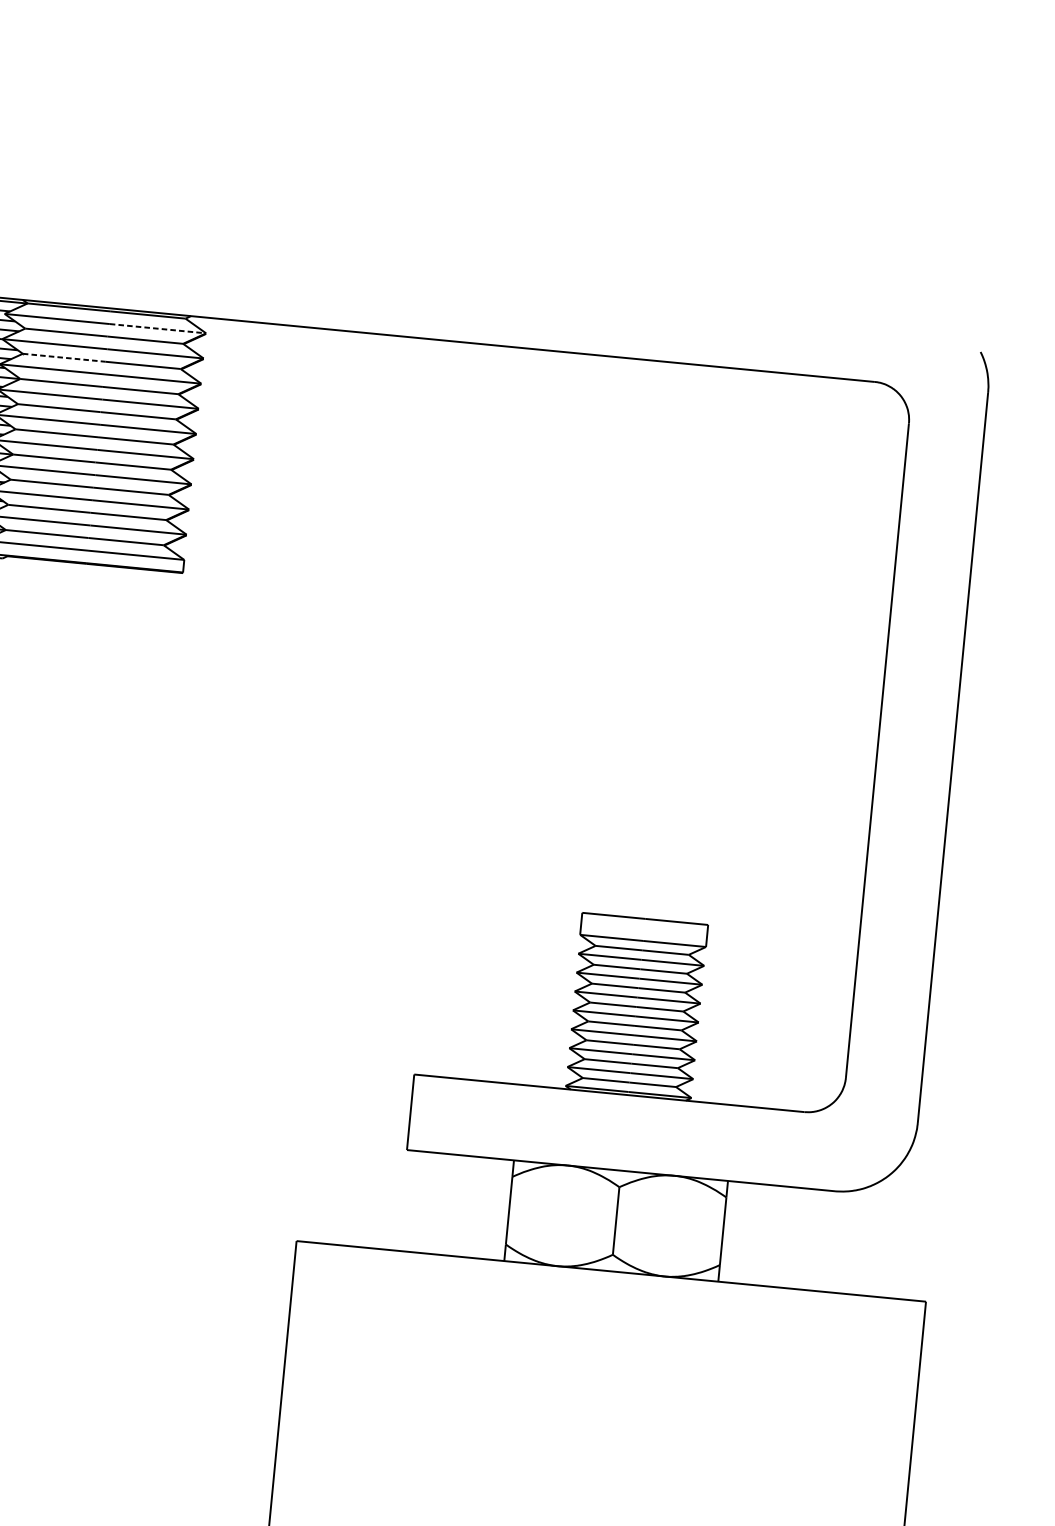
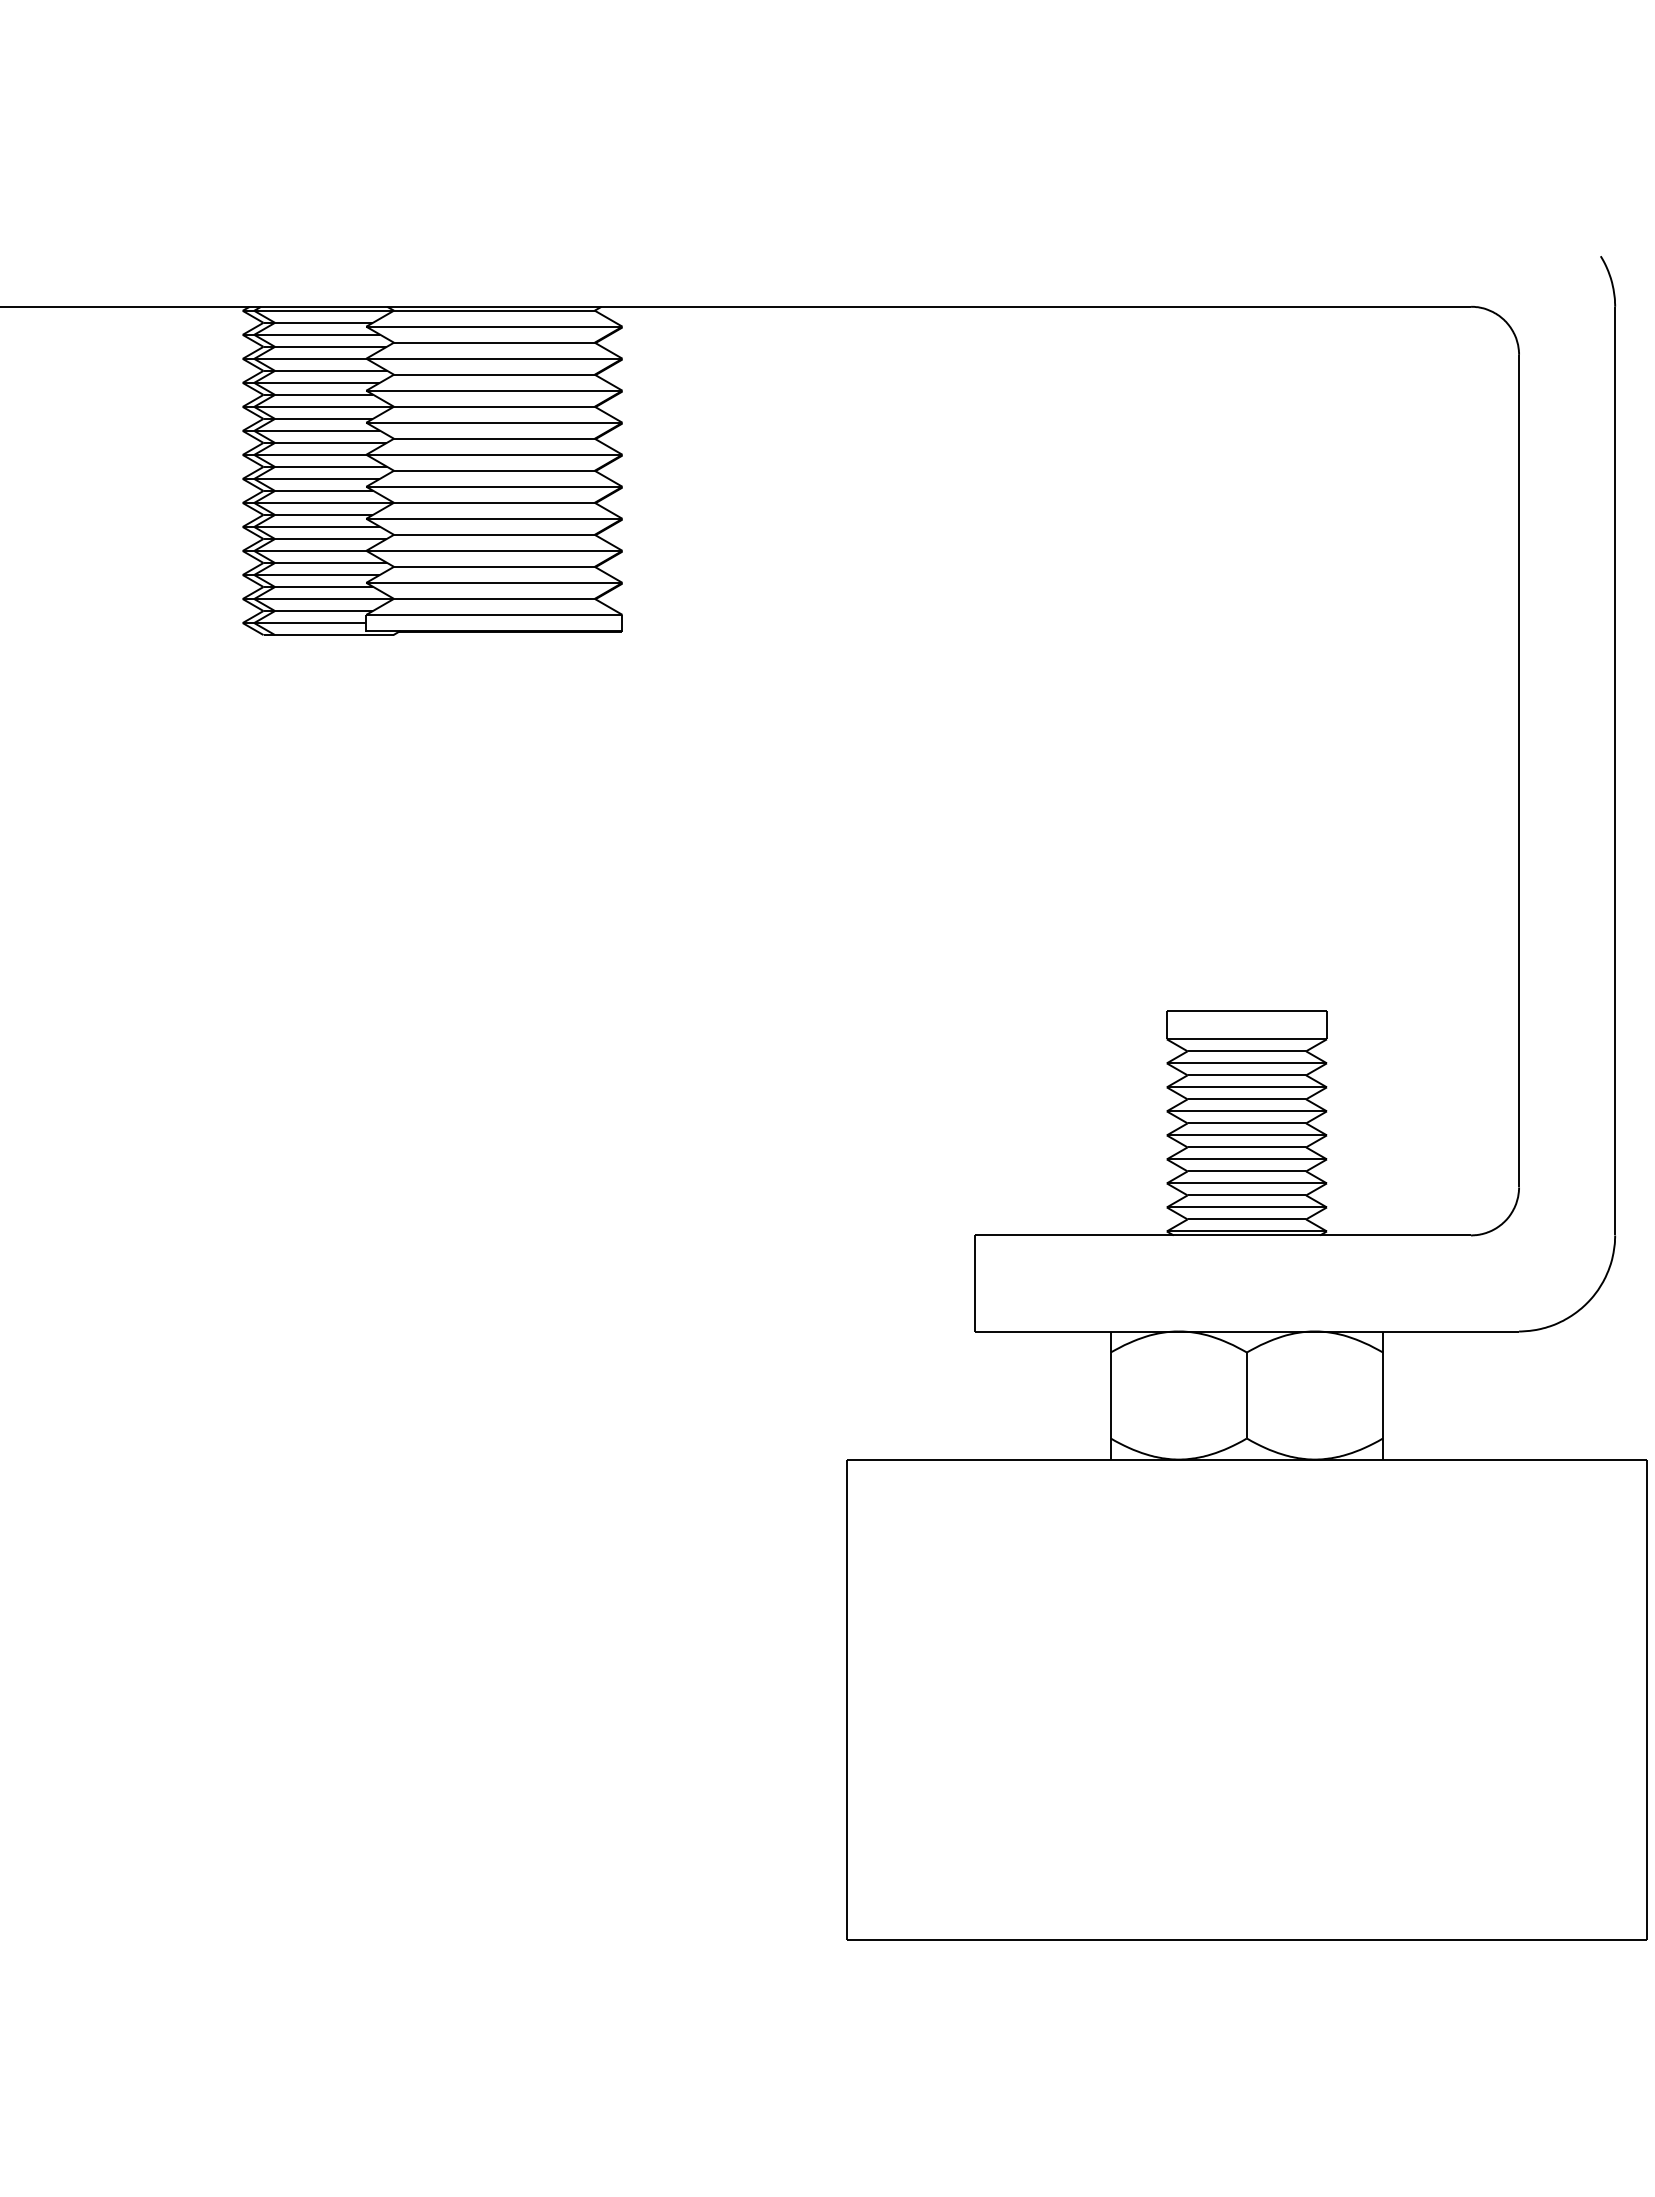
line: (158, 328) -> (561, 326), dashed -> solid
line: (63, 357) -> (445, 374), dashed -> solid

